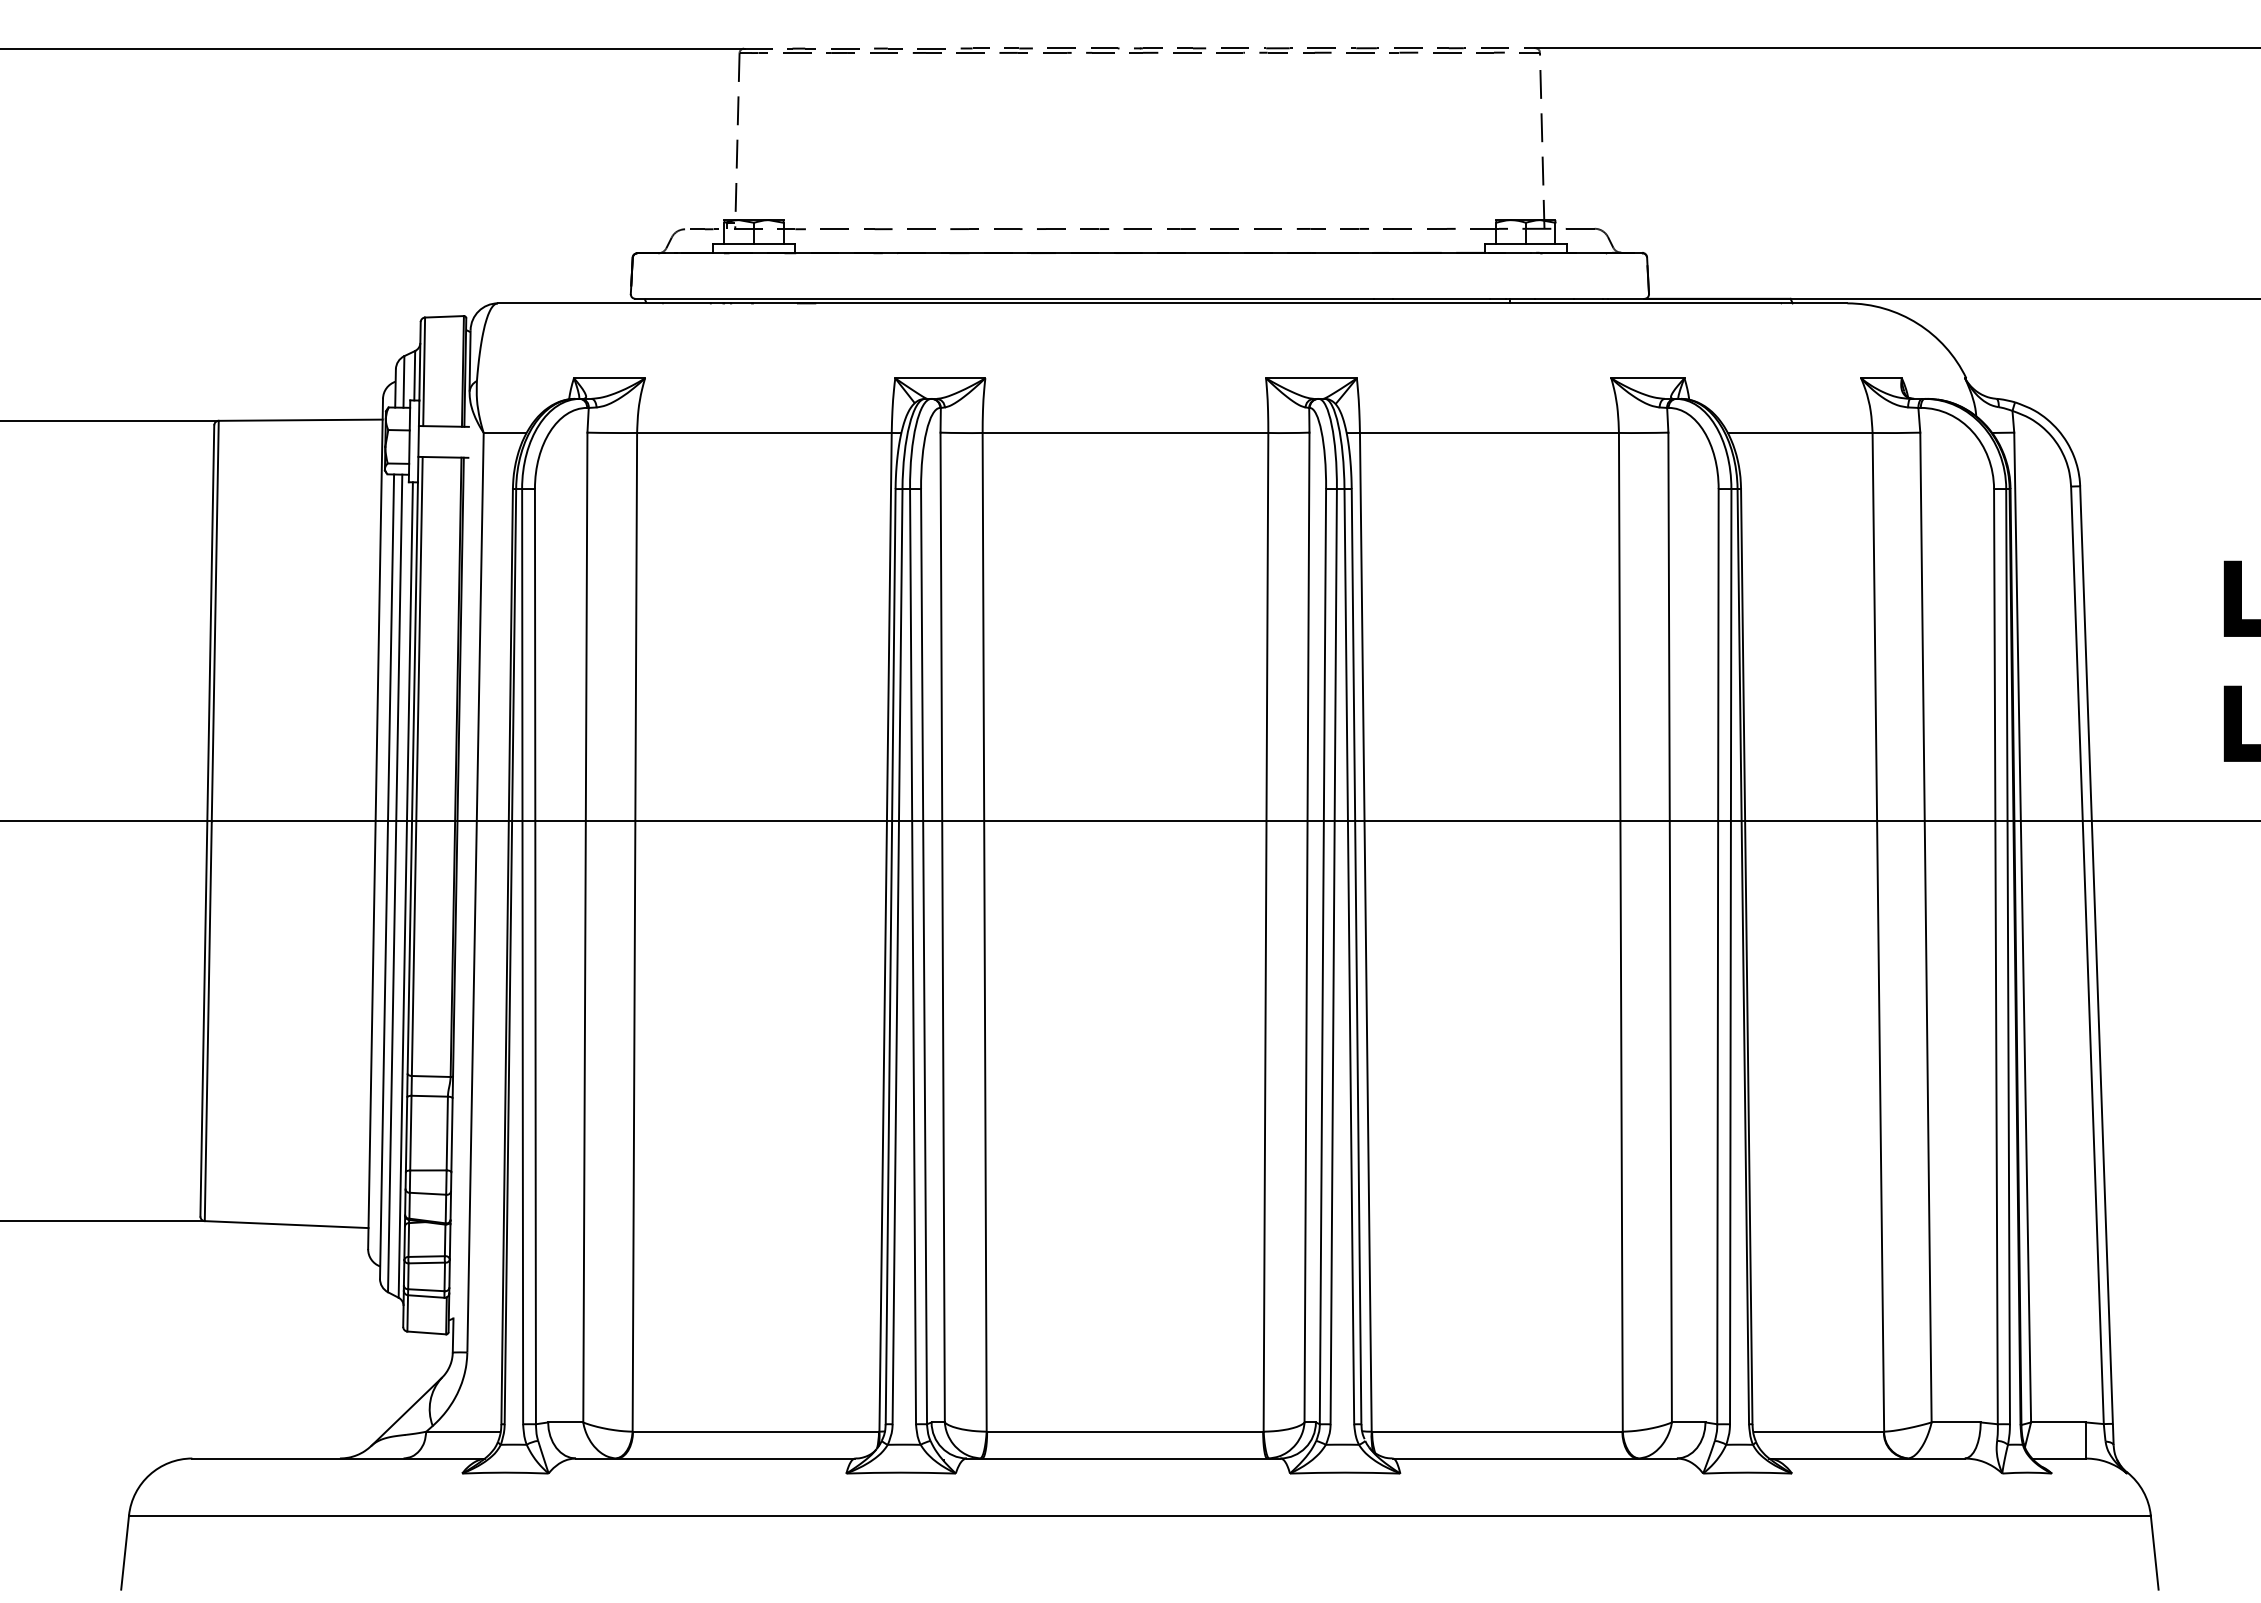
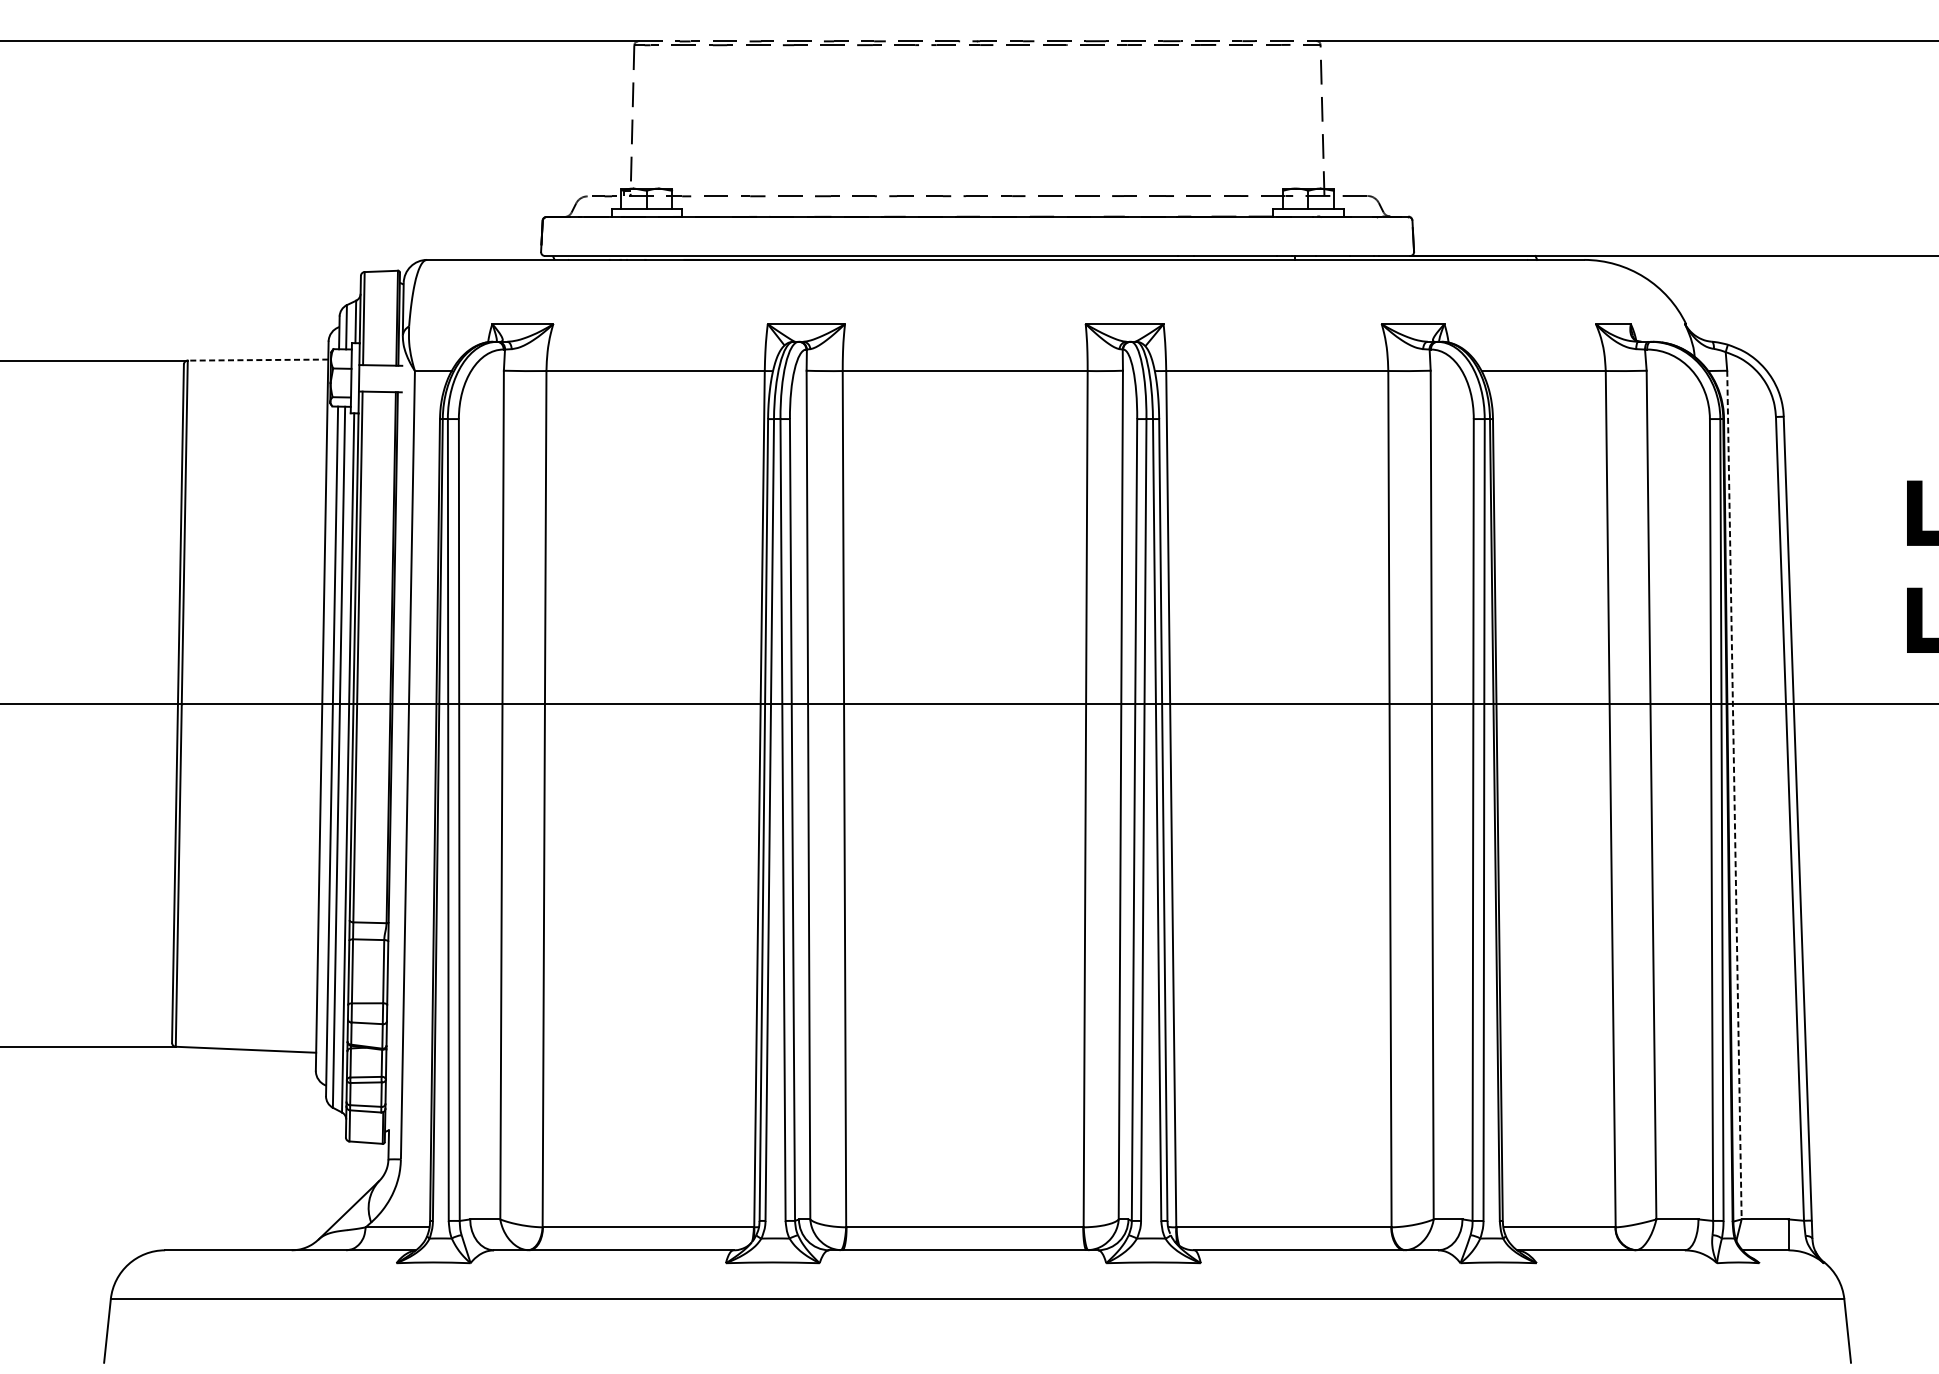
line: (300, 420) -> (257, 360), solid -> dashed
line: (2022, 927) -> (1734, 795), solid -> dashed

